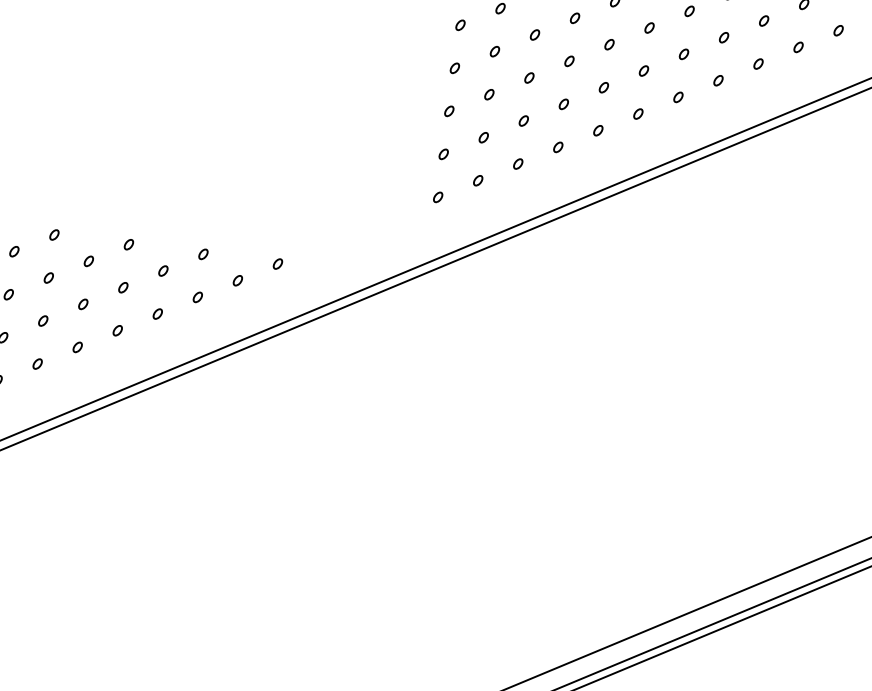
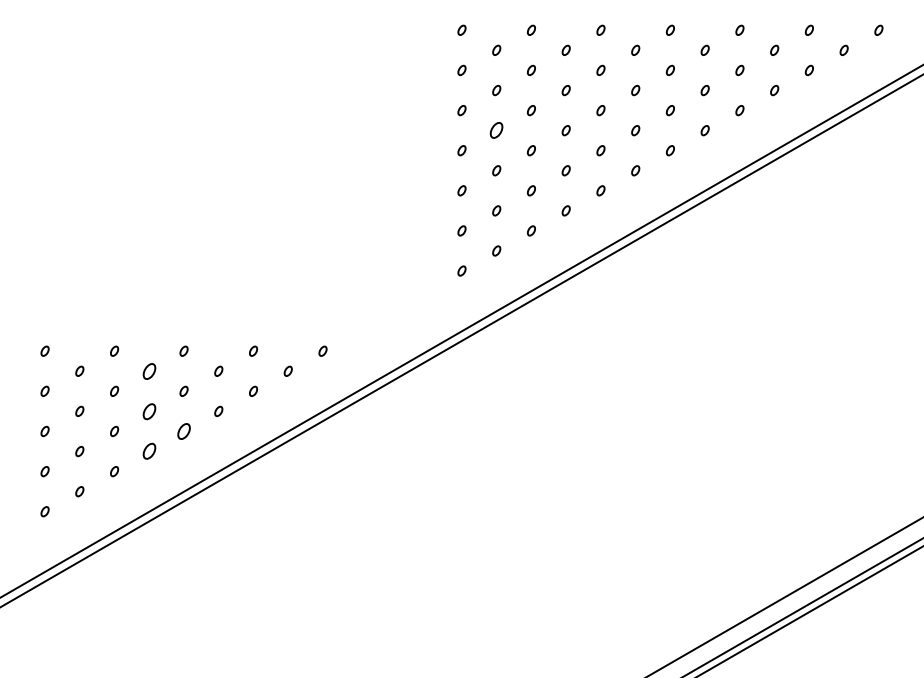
part: (494, 51) -> (496, 130), size x1.6
part: (88, 260) -> (148, 370), size x1.6
part: (82, 303) -> (148, 410), size x1.6
part: (117, 330) -> (183, 431), size x1.6
part: (76, 347) -> (148, 451), size x1.6

